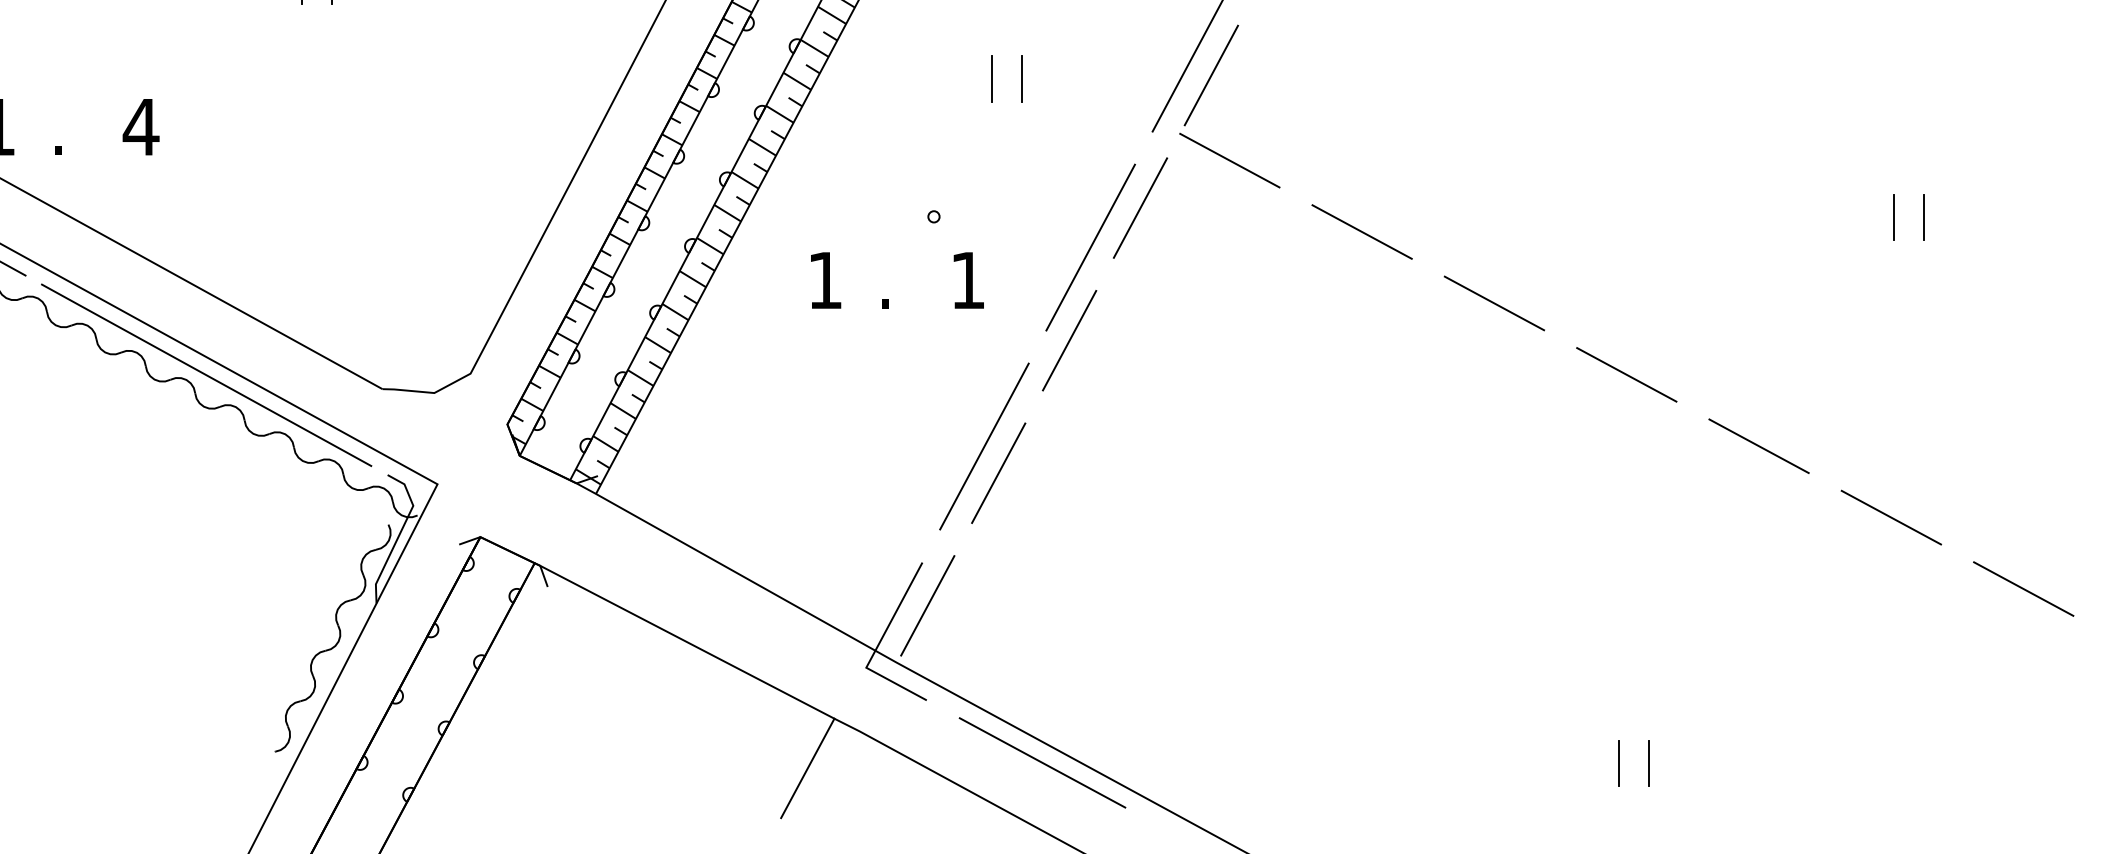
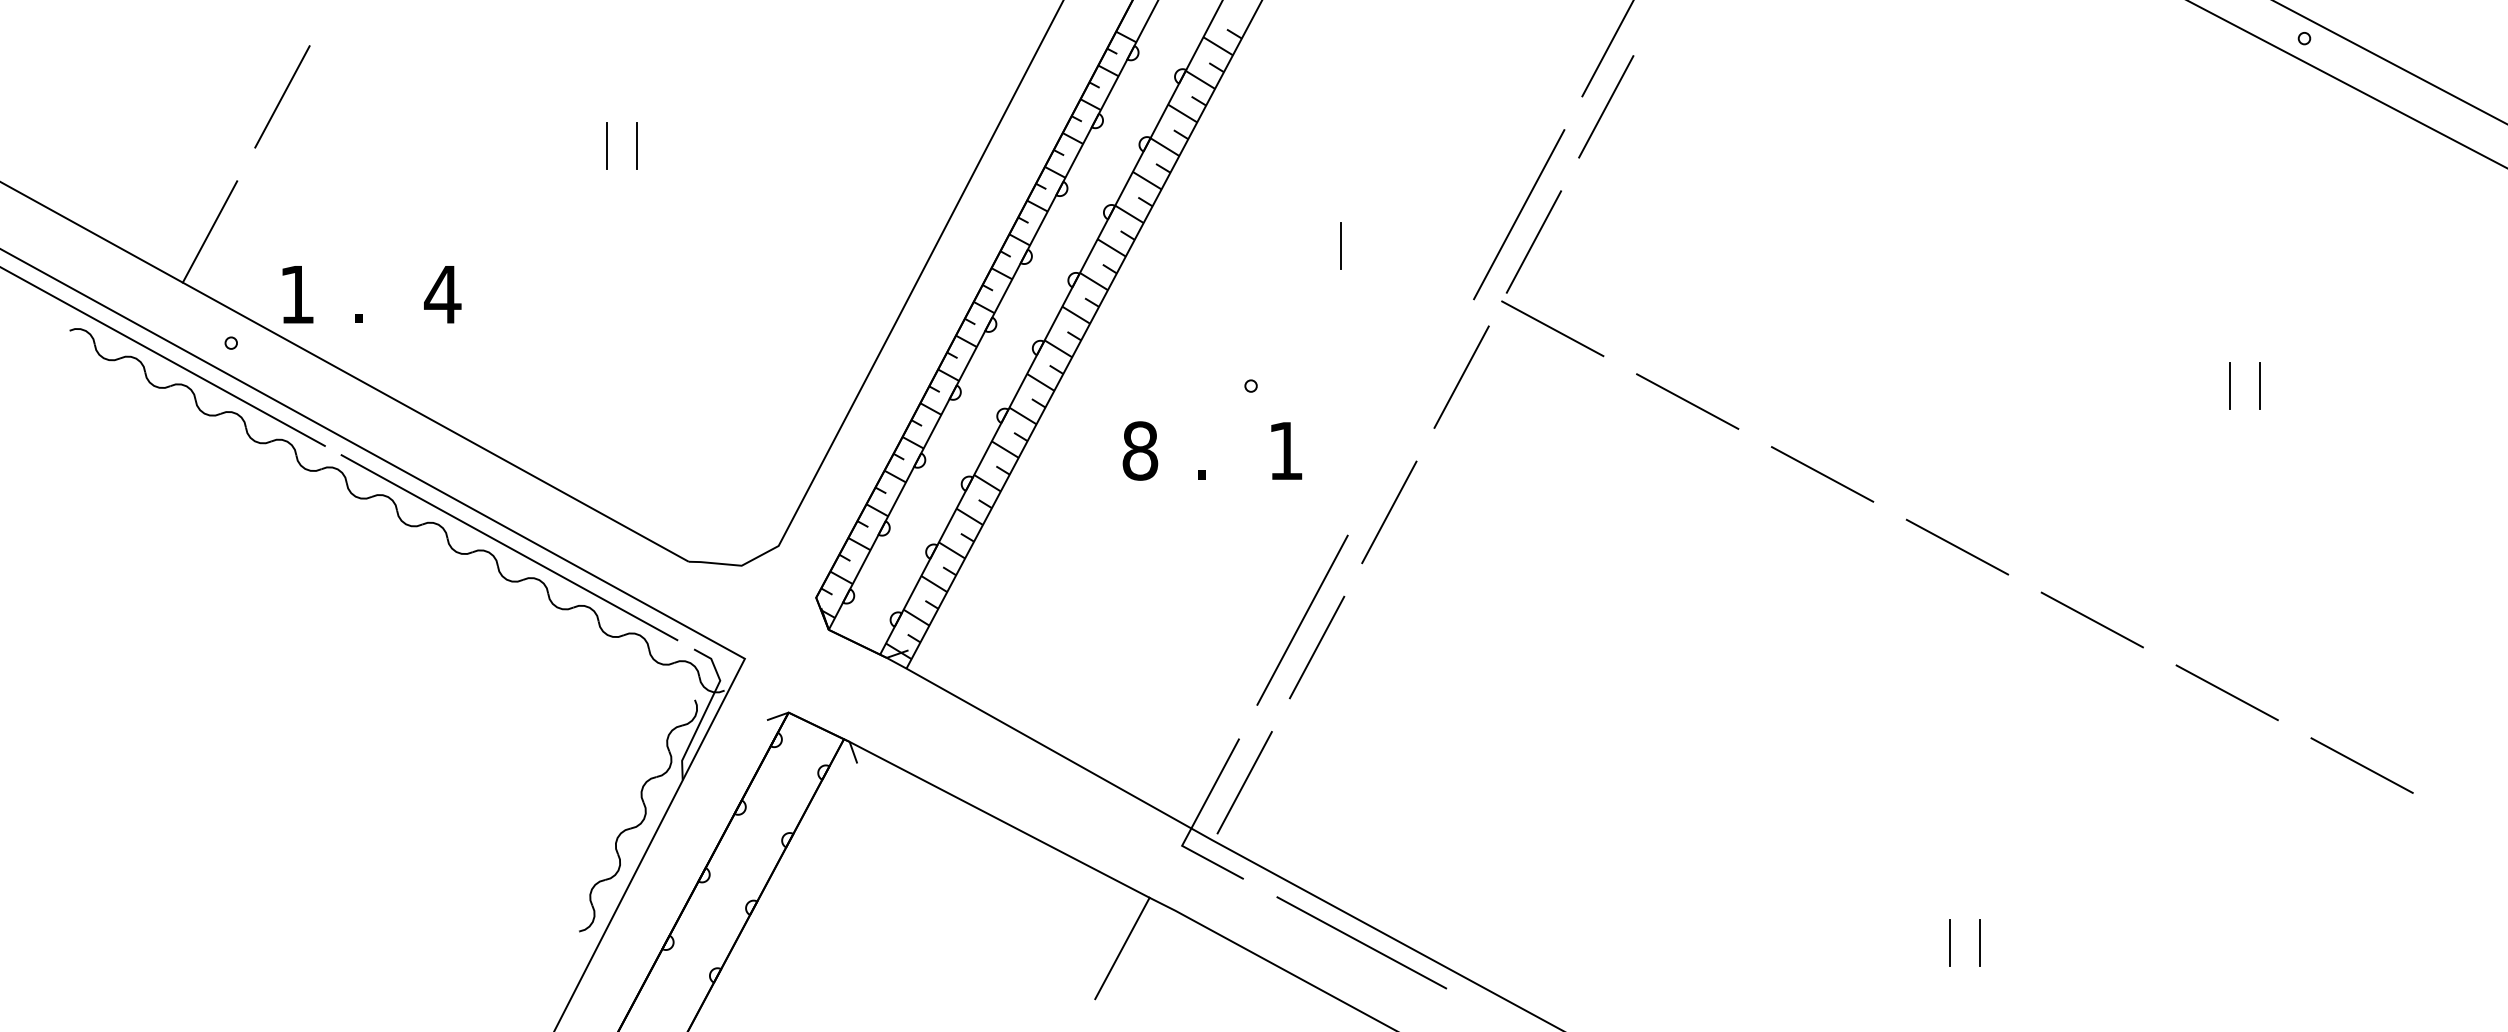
line: (992, 78) -> (1310, 245), removed
line: (1090, 247) -> (1410, 417), removed
text: (825, 280) -> (1140, 450), 1 -> 8

